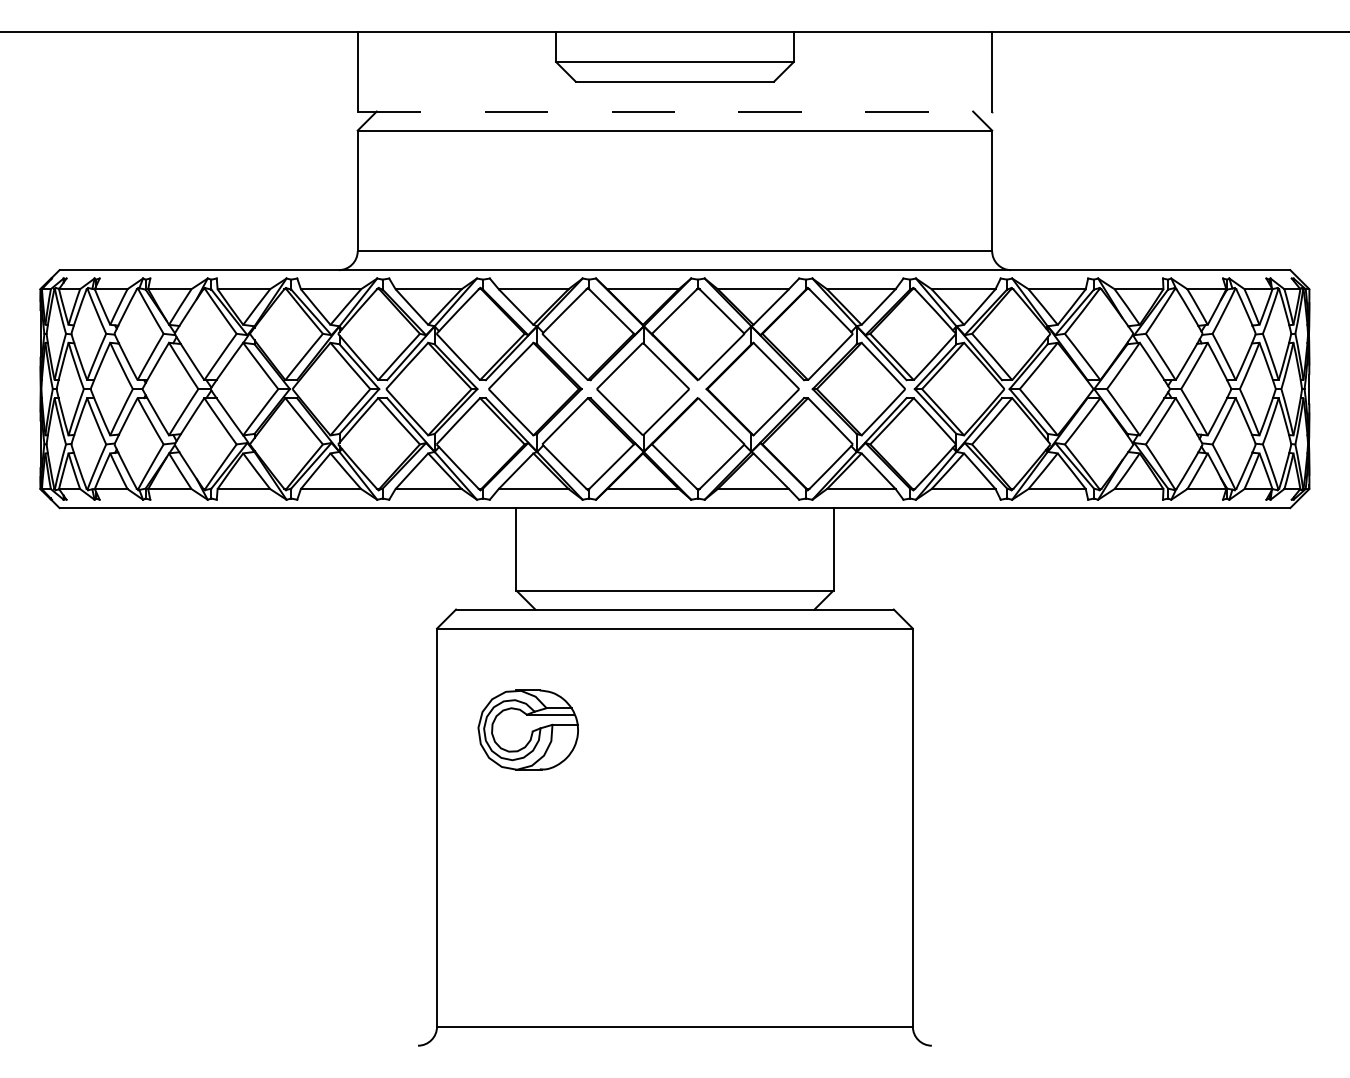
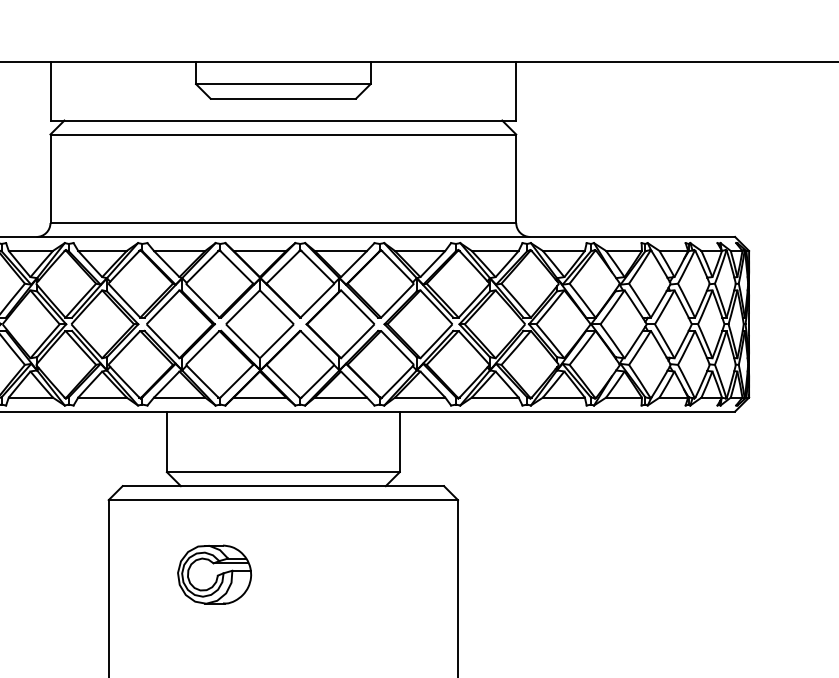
line: (675, 111) -> (283, 120), dashed -> solid
part: (527, 729) -> (214, 574), moved

